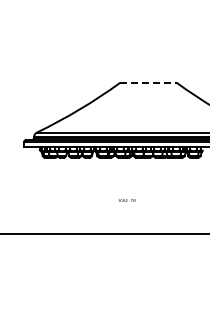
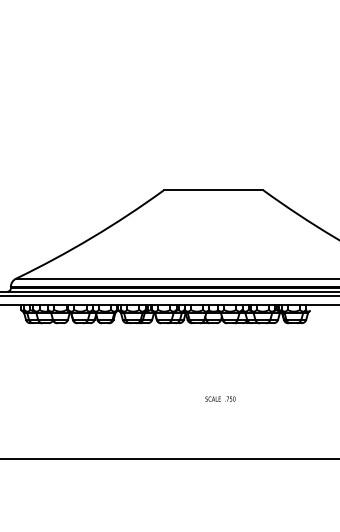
line: (148, 82) -> (213, 190), dashed -> solid
text: (126, 200) -> (219, 399), moved

